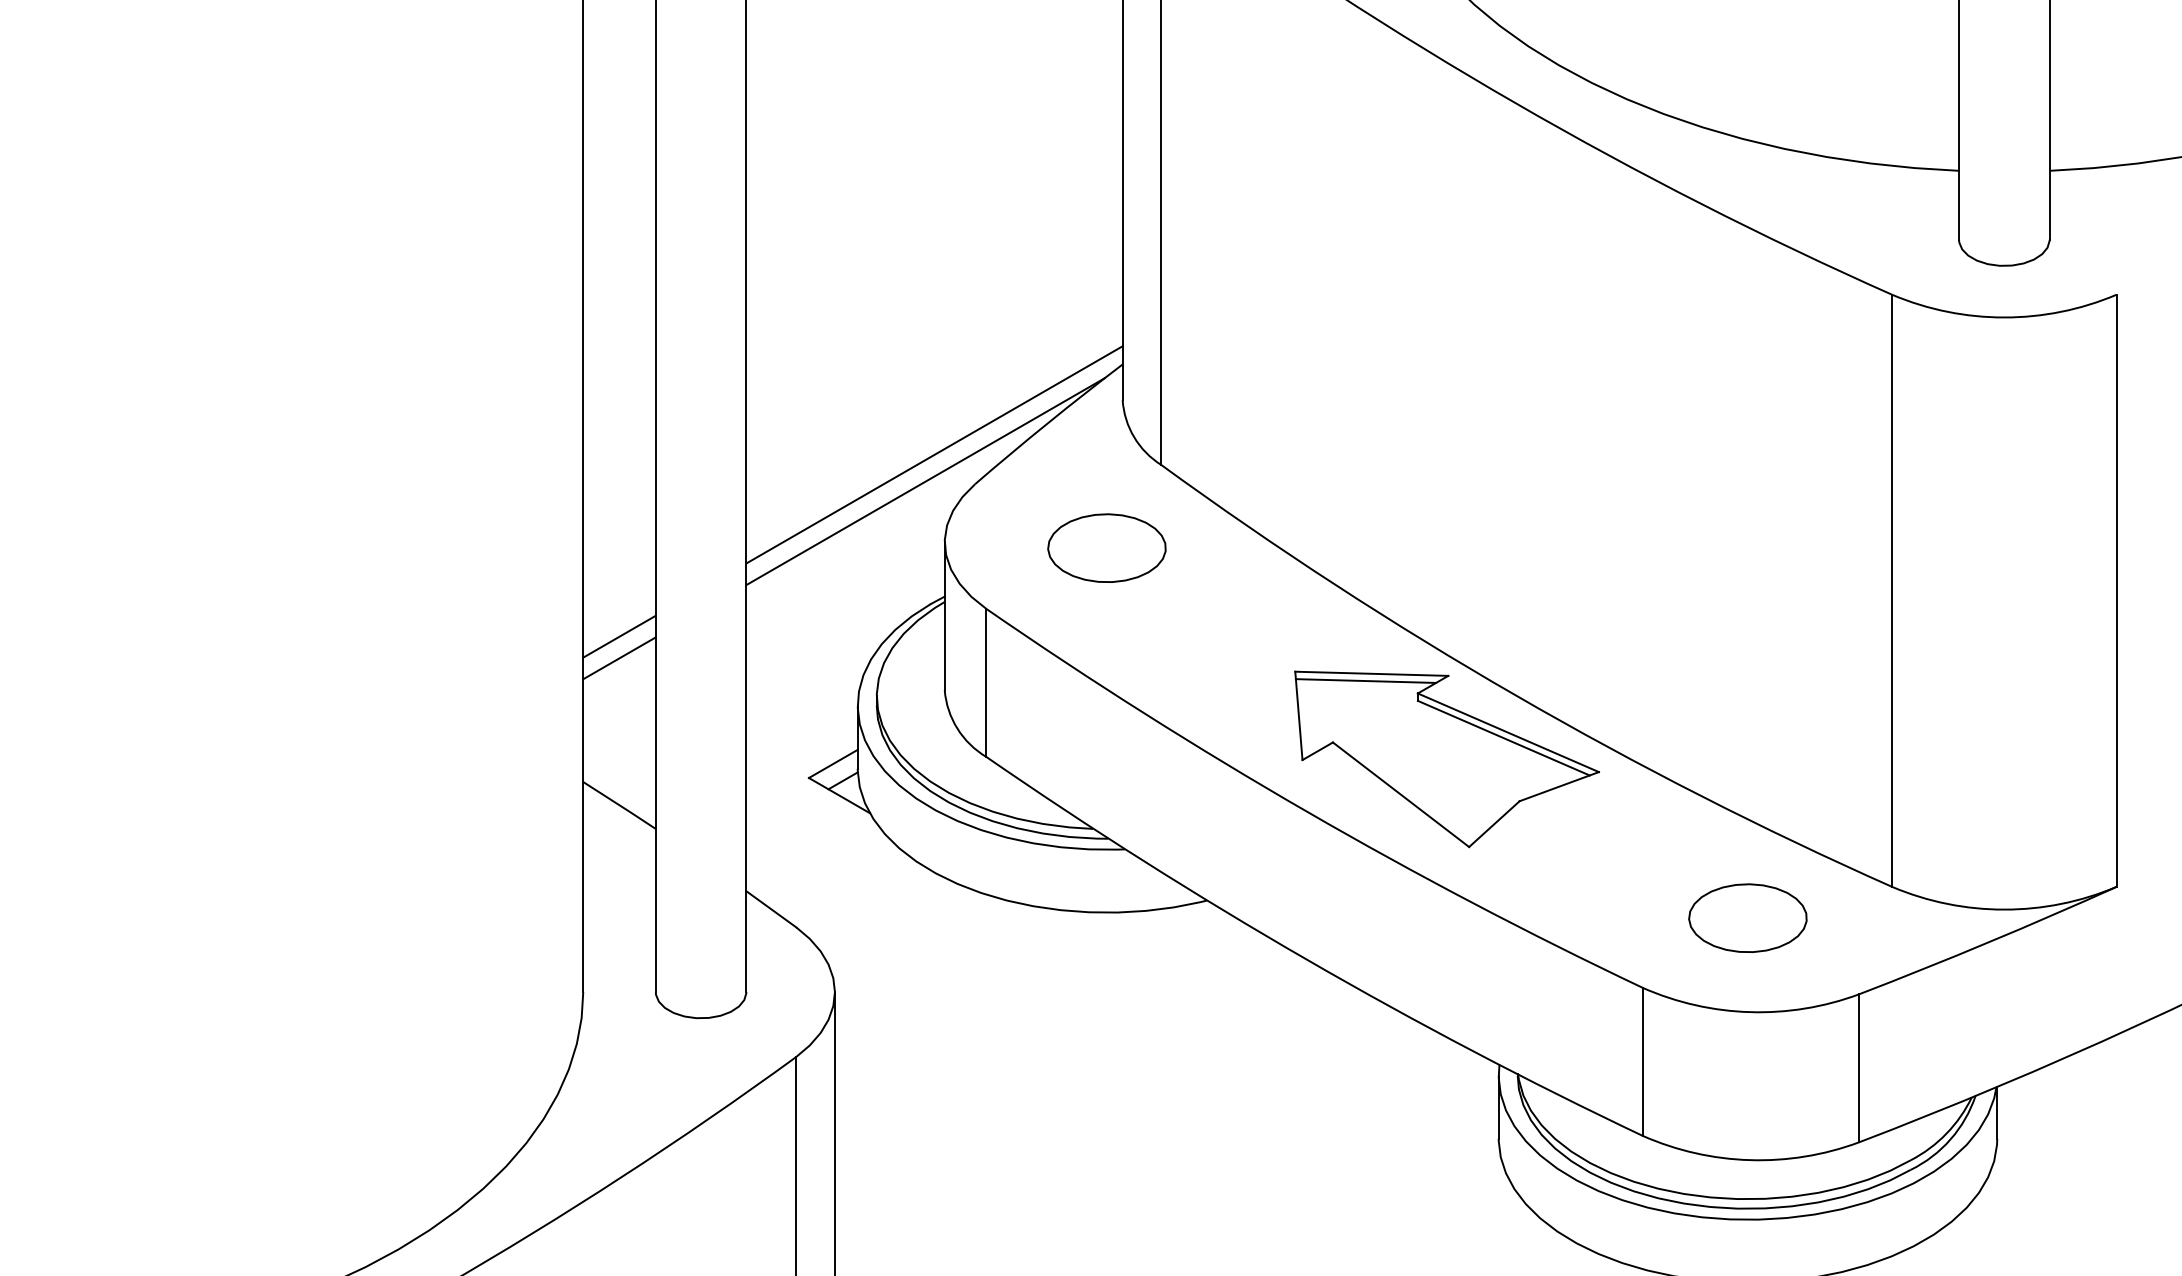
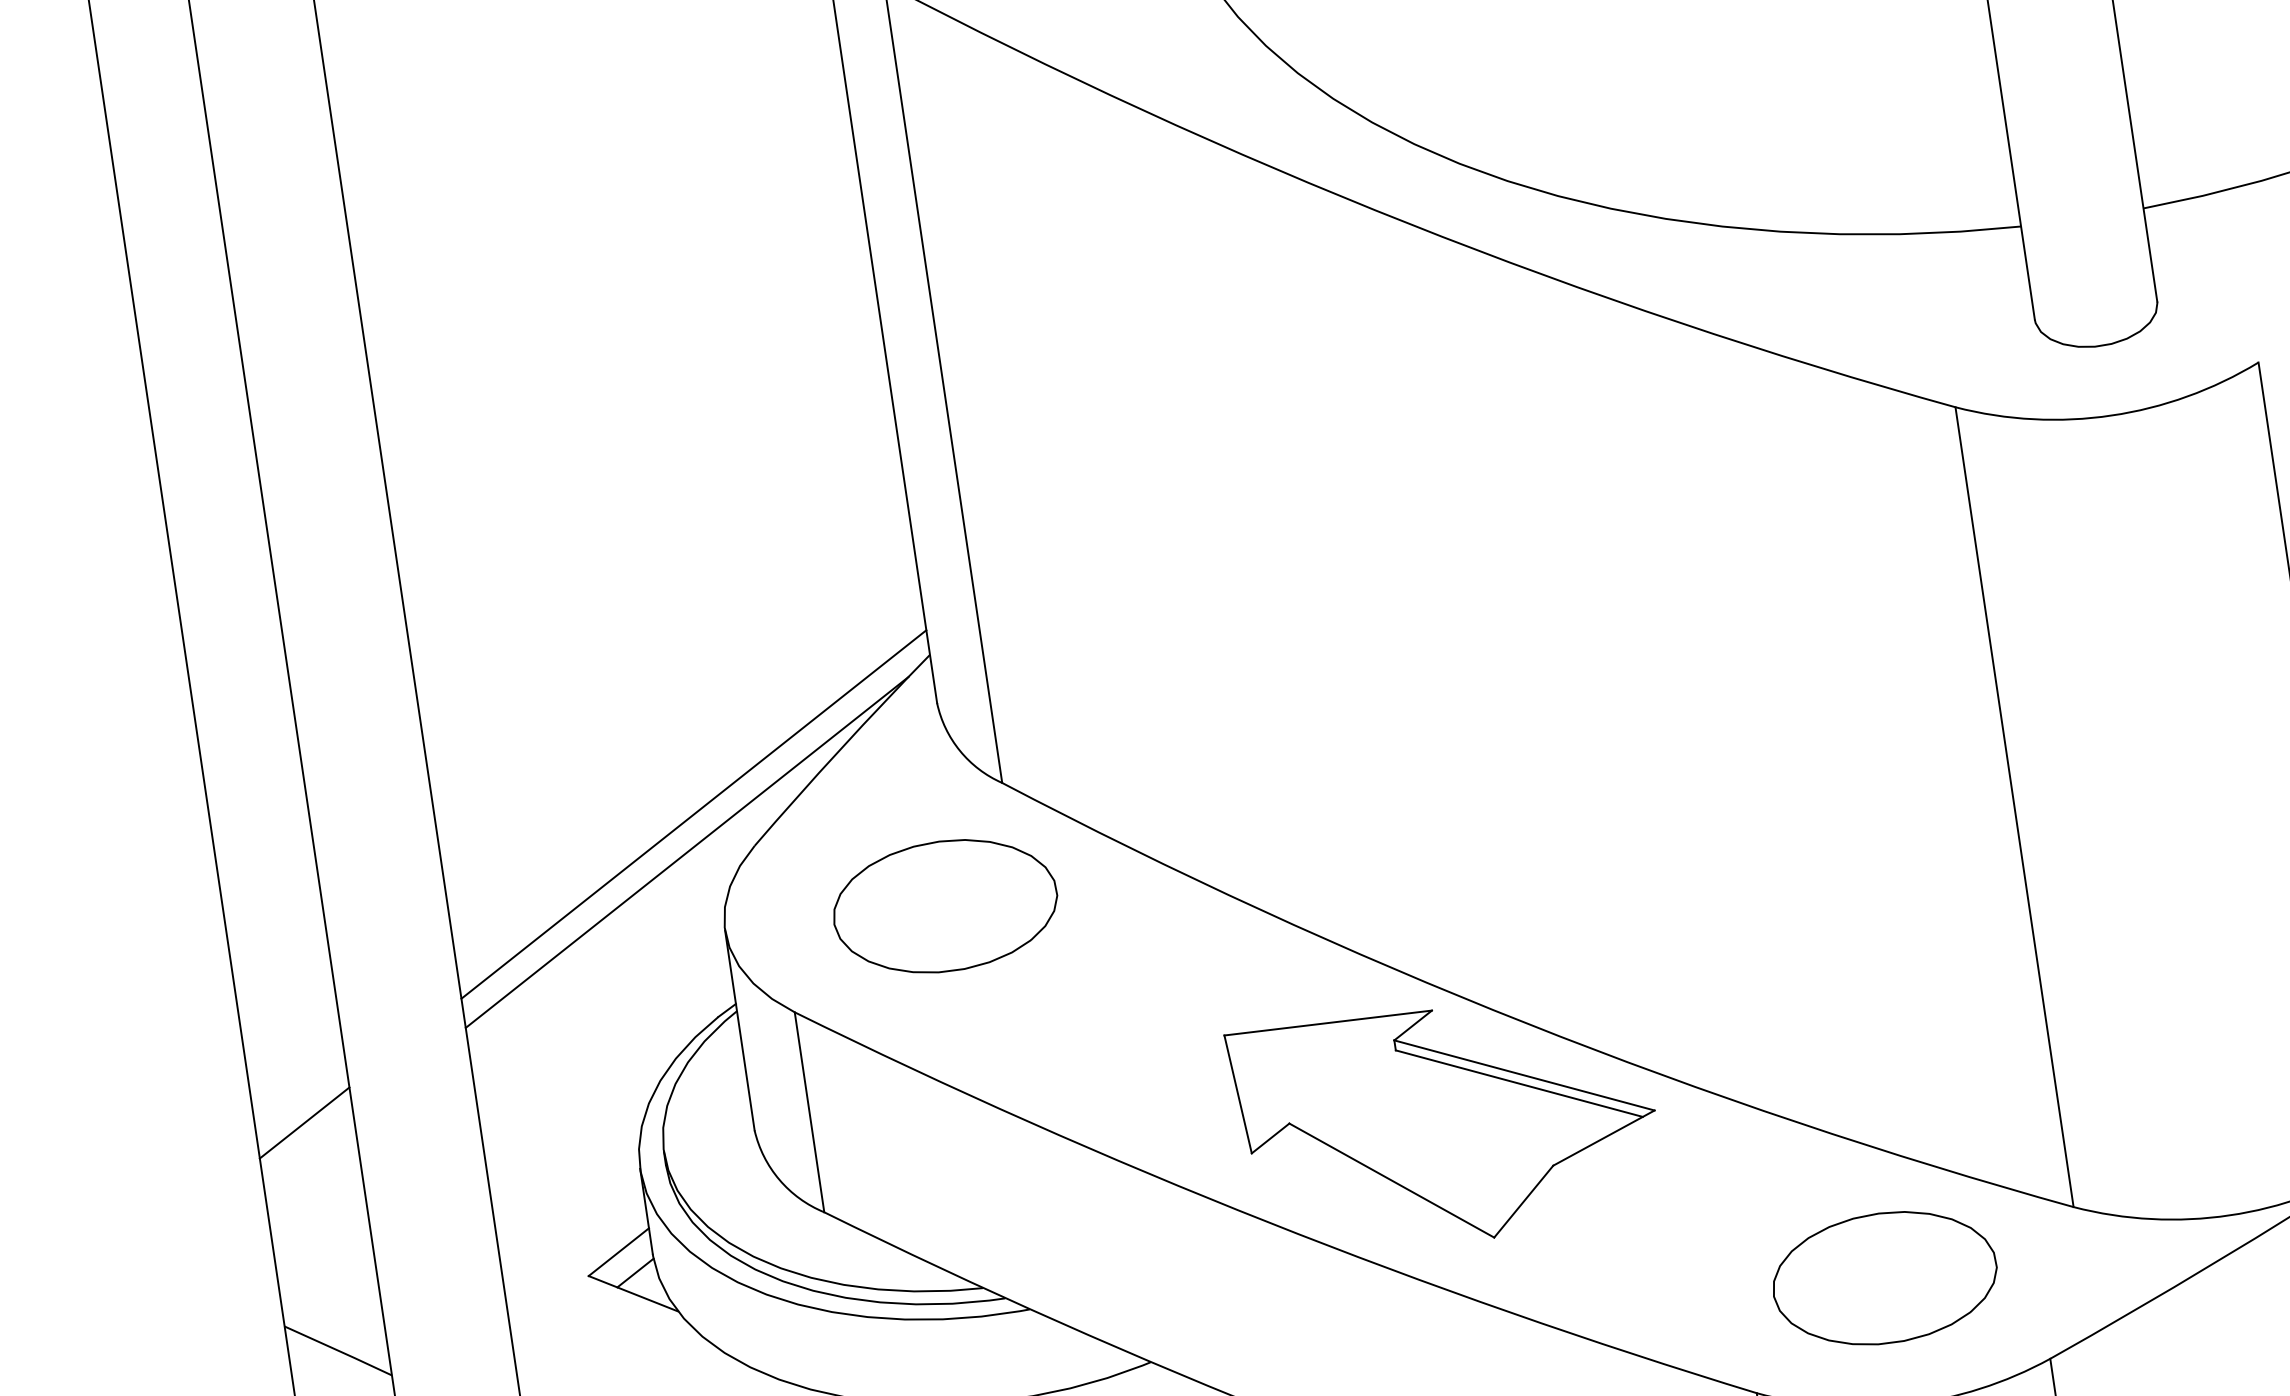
part: (1106, 547) -> (944, 905), size x1.4
line: (619, 658) -> (308, 1152), removed
line: (1365, 680) -> (1321, 1033), removed
part: (1747, 917) -> (1884, 1277), size x1.4

